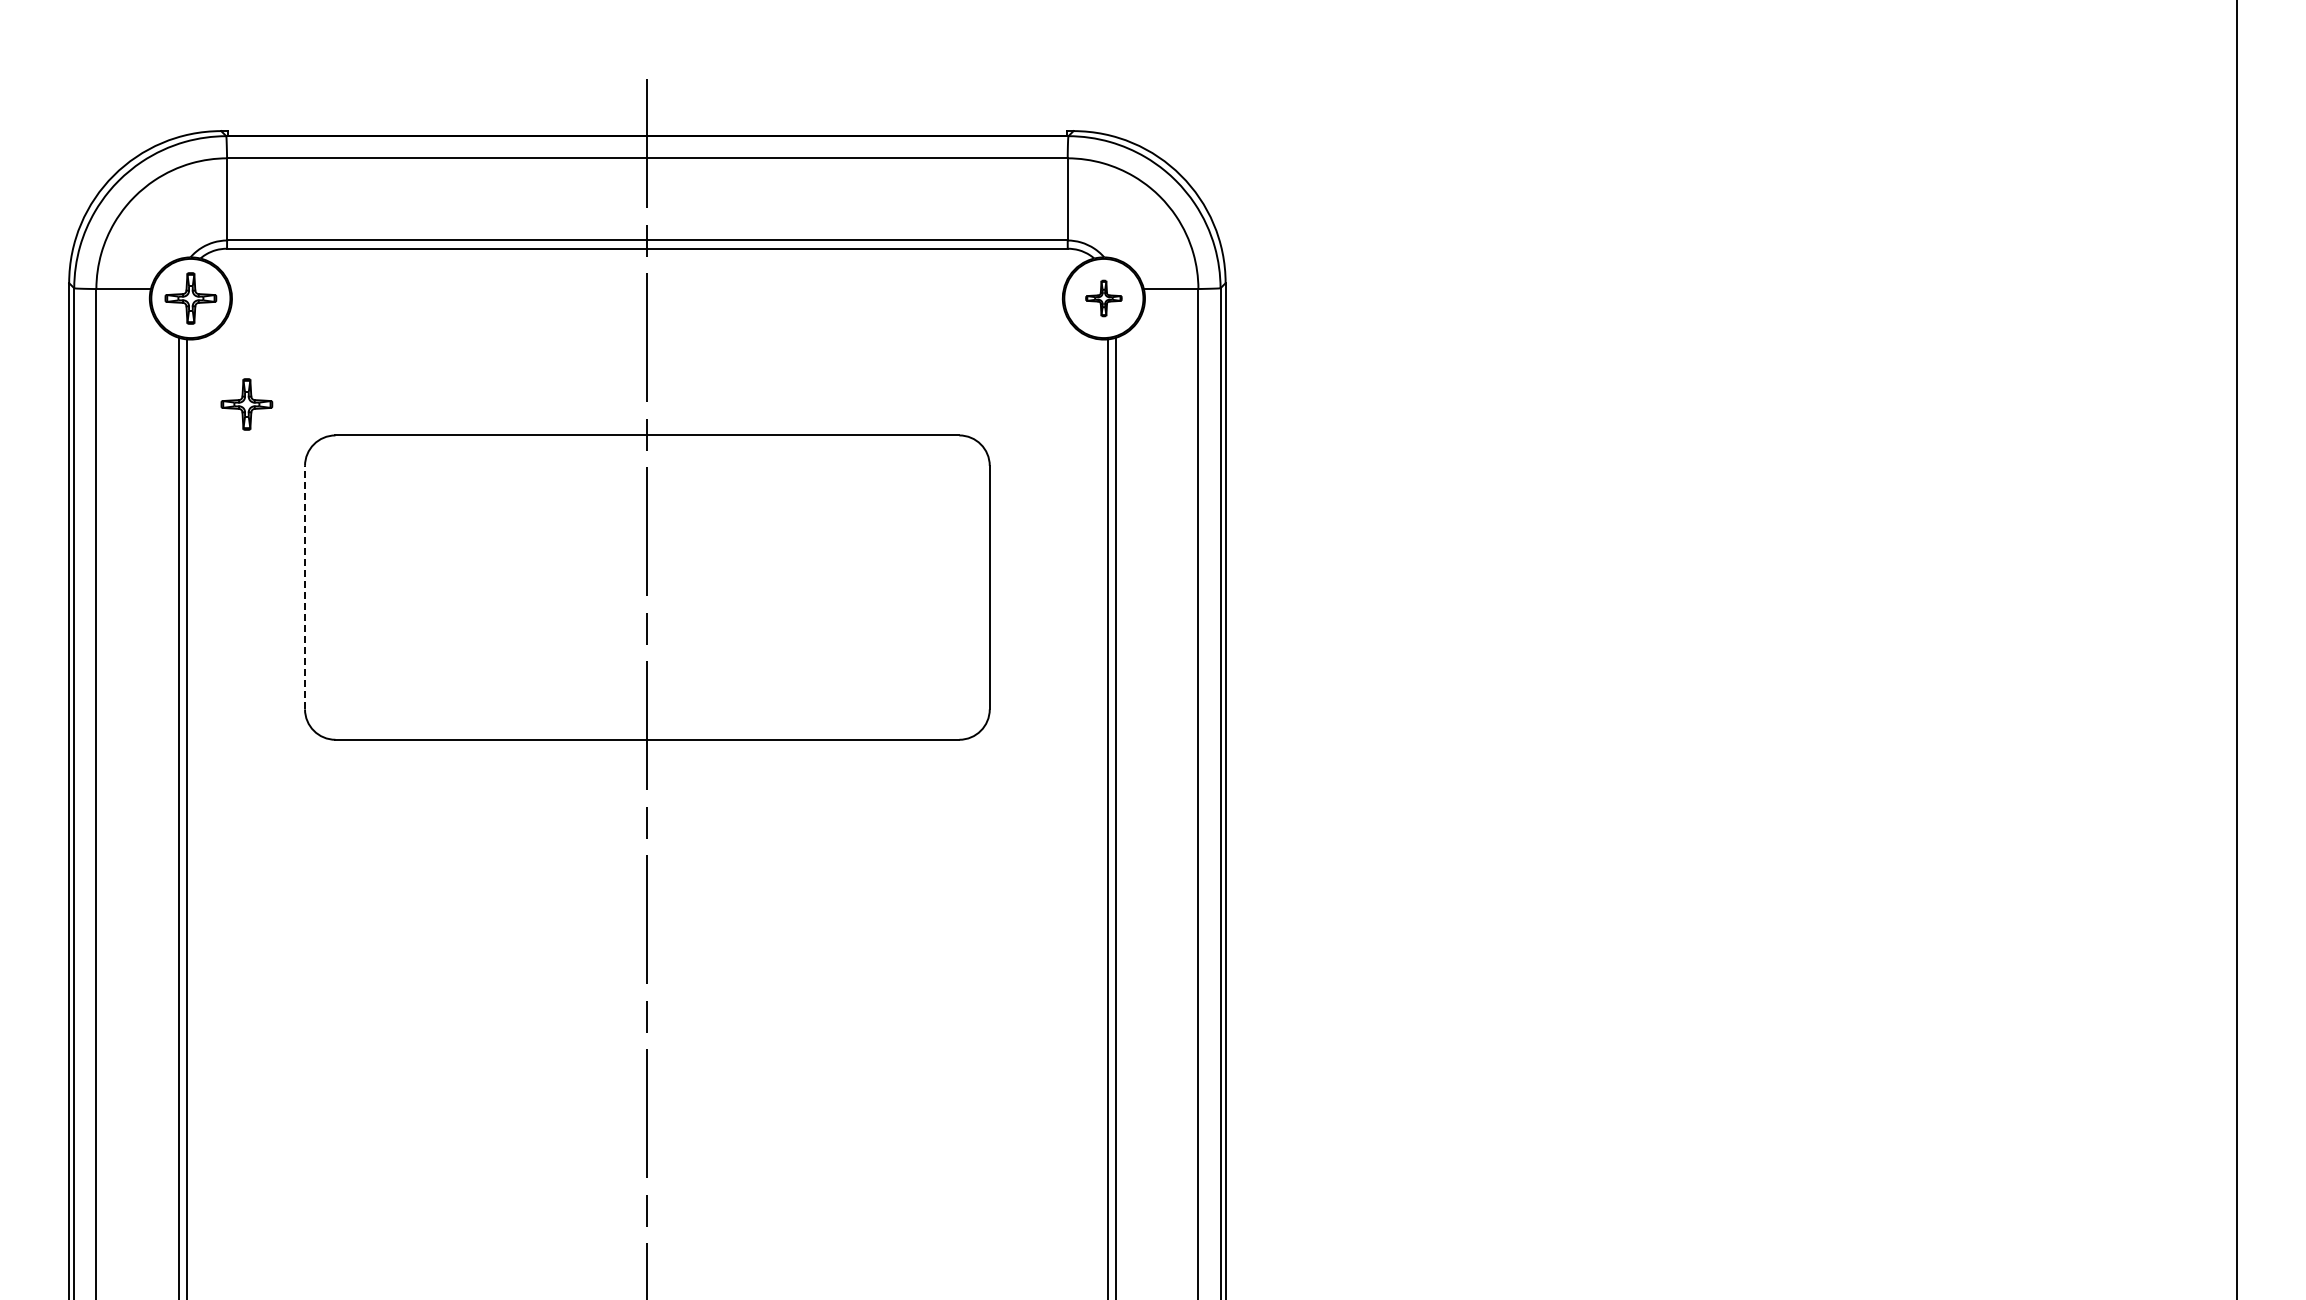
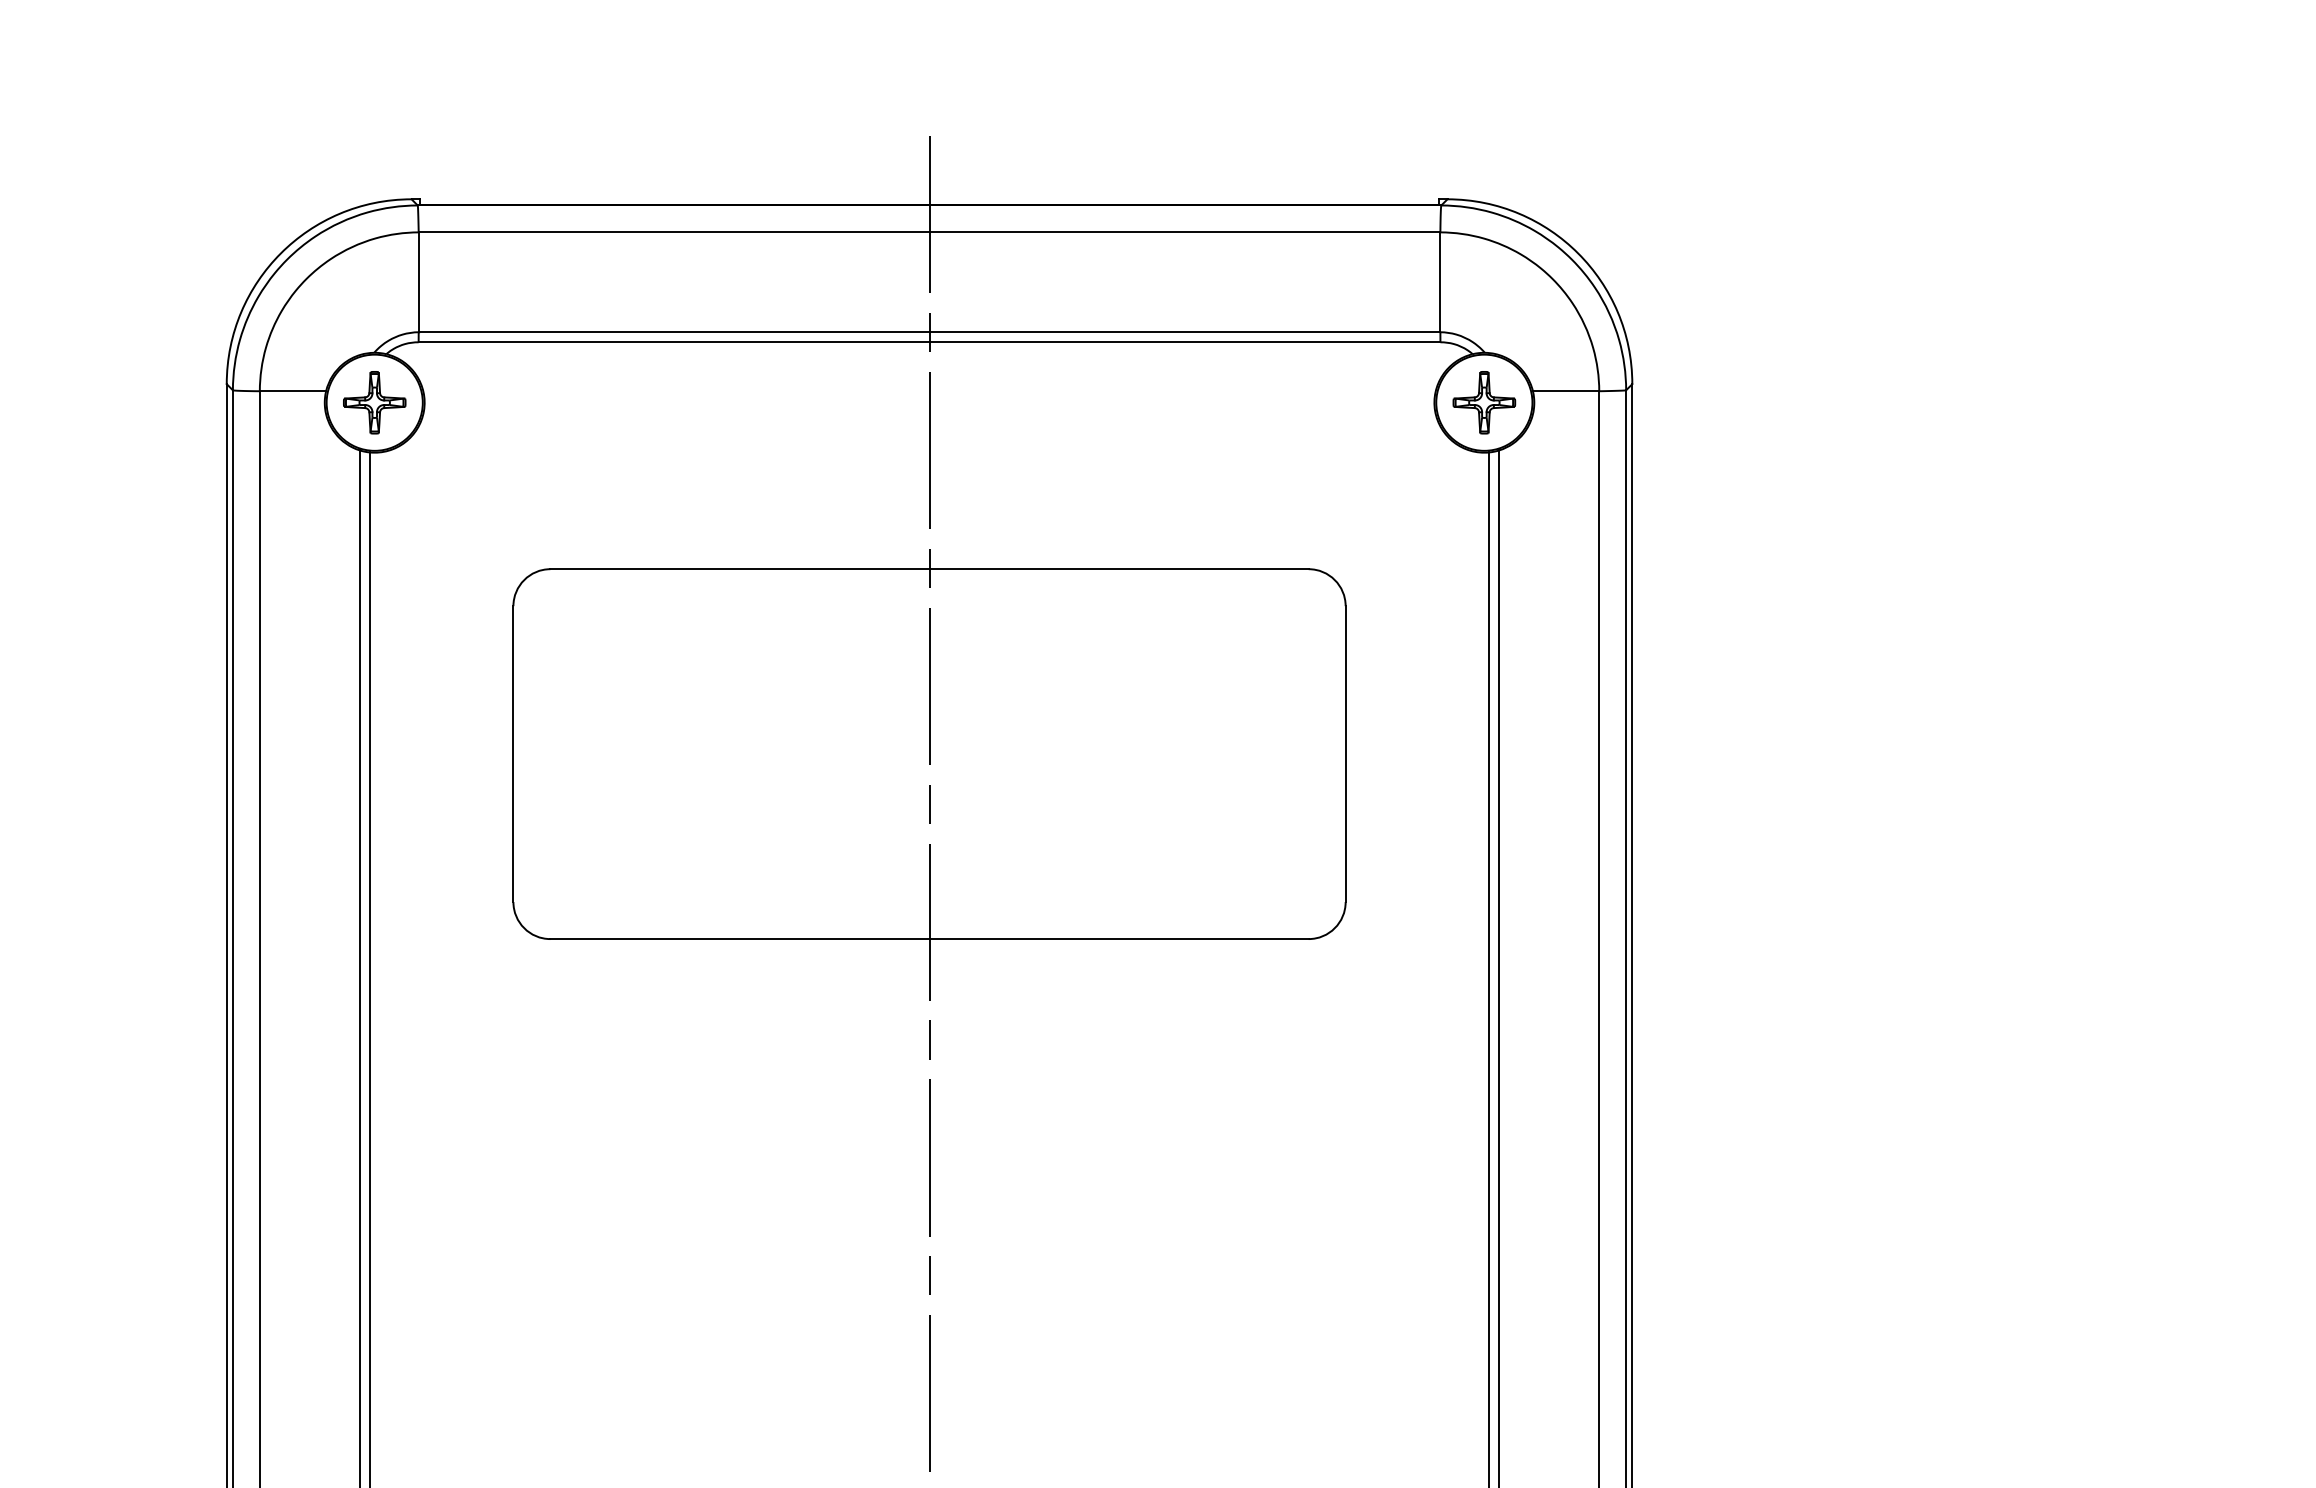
part: (1103, 298) -> (1483, 402), size x1.43
part: (246, 404) -> (442, 531), removed
line: (305, 587) -> (513, 754), dashed -> solid

